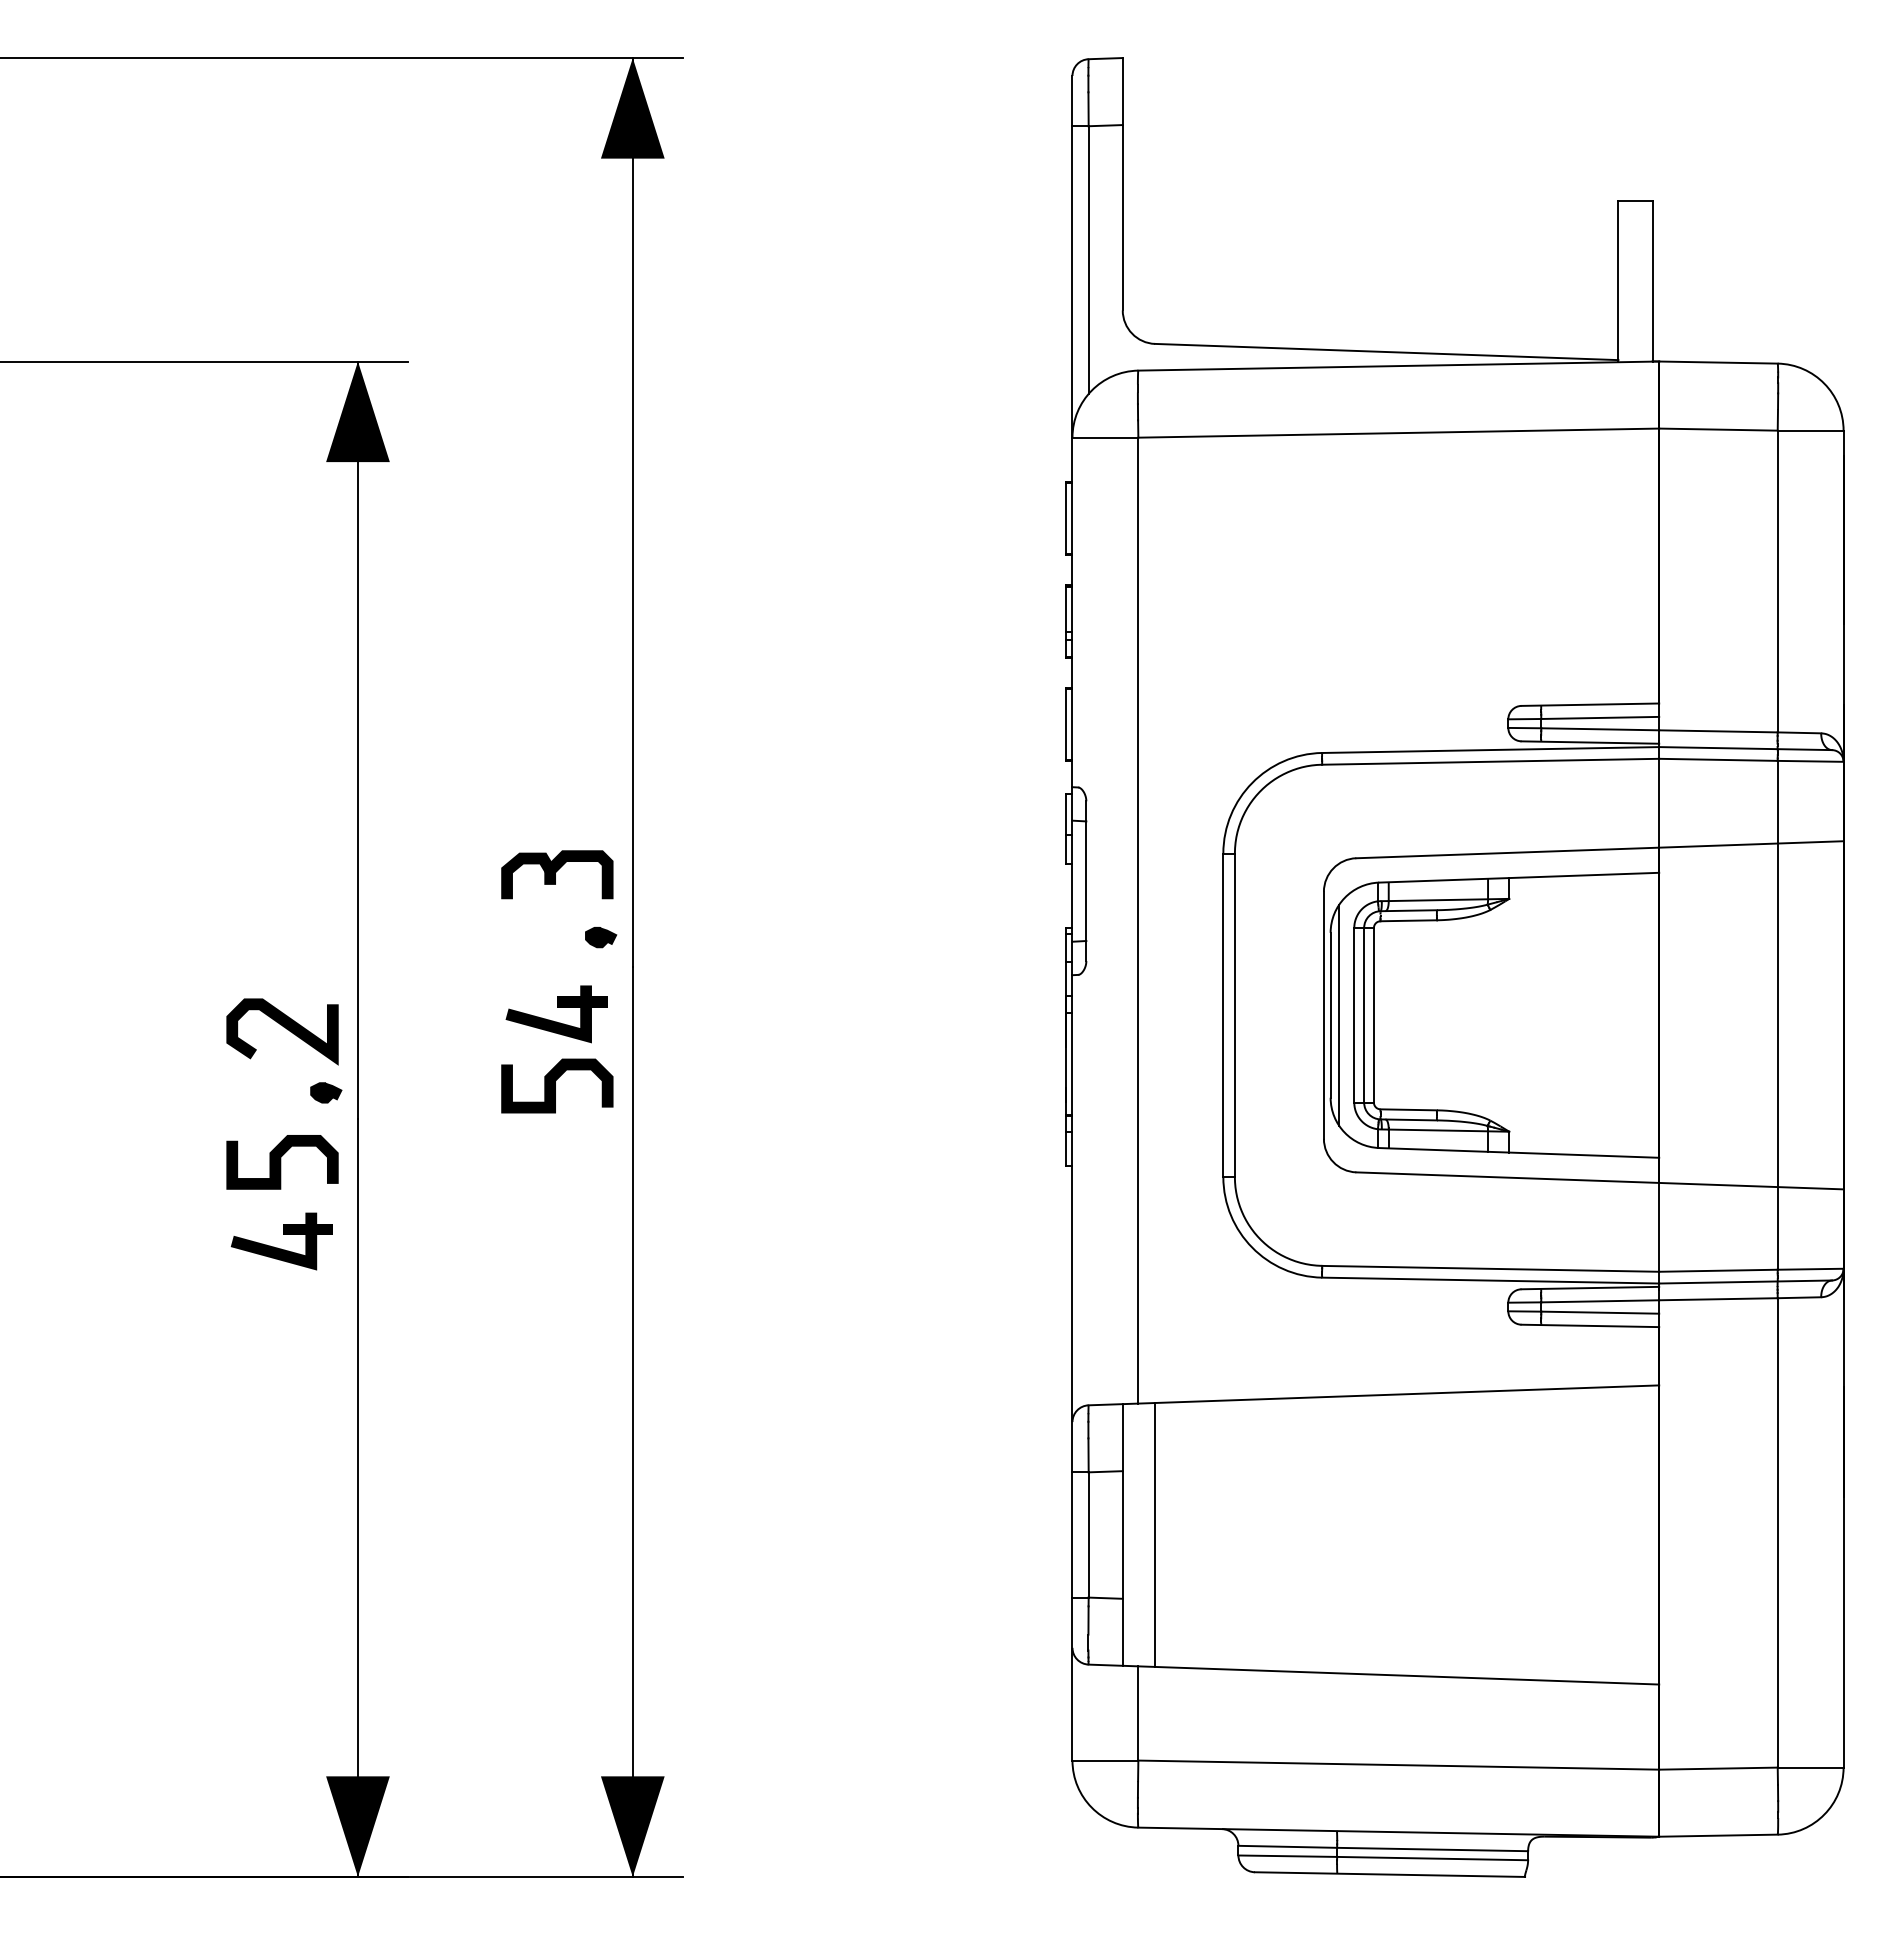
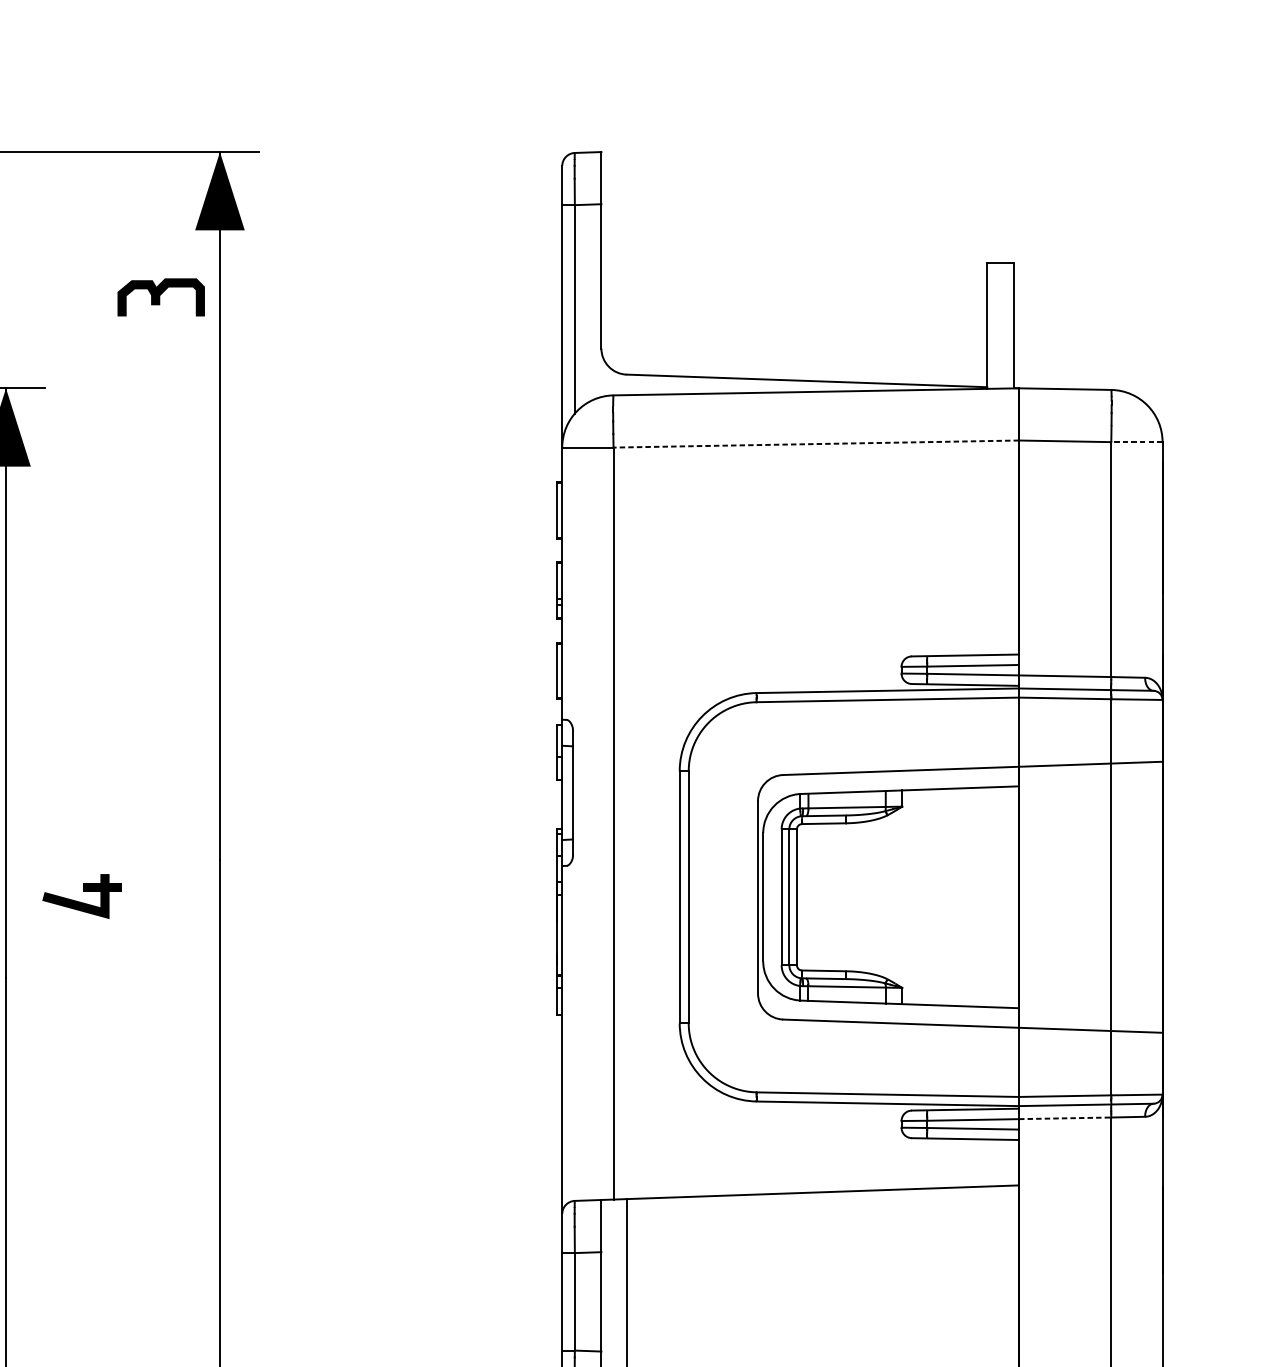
line: (1810, 430) -> (1136, 442), solid -> dashed
line: (1398, 433) -> (816, 444), solid -> dashed
part: (557, 874) -> (161, 297), moved
part: (601, 937) -> (195, 836), removed
line: (1339, 1014) -> (770, 896), removed
part: (553, 1020) -> (79, 901), moved
curve: (555, 1085) -> (159, 951), removed
line: (1718, 1299) -> (1065, 1118), solid -> dashed

